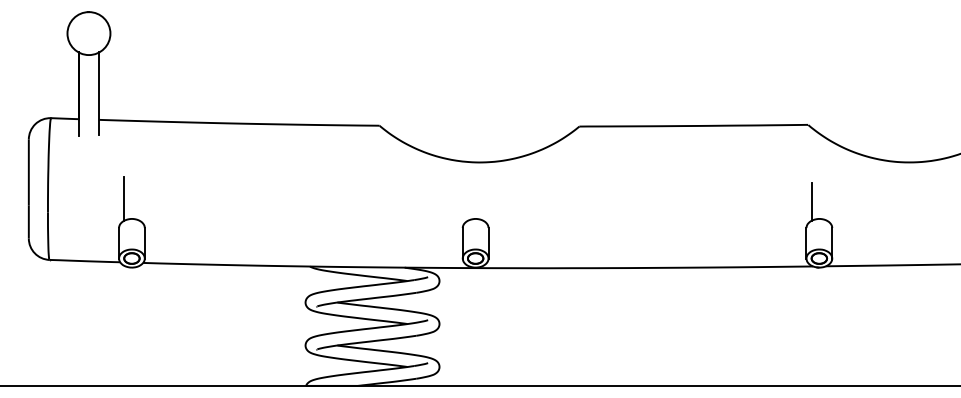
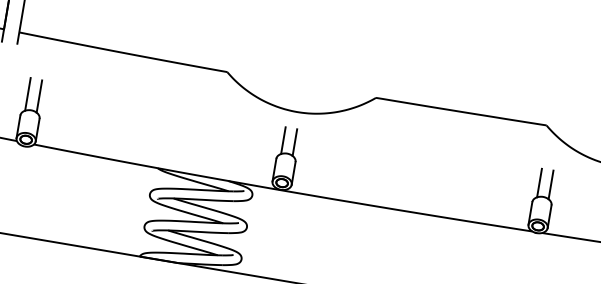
line: (139, 198) -> (39, 96), added
line: (827, 201) -> (551, 184), added
line: (467, 202) -> (283, 140), added
line: (483, 202) -> (295, 142), added

